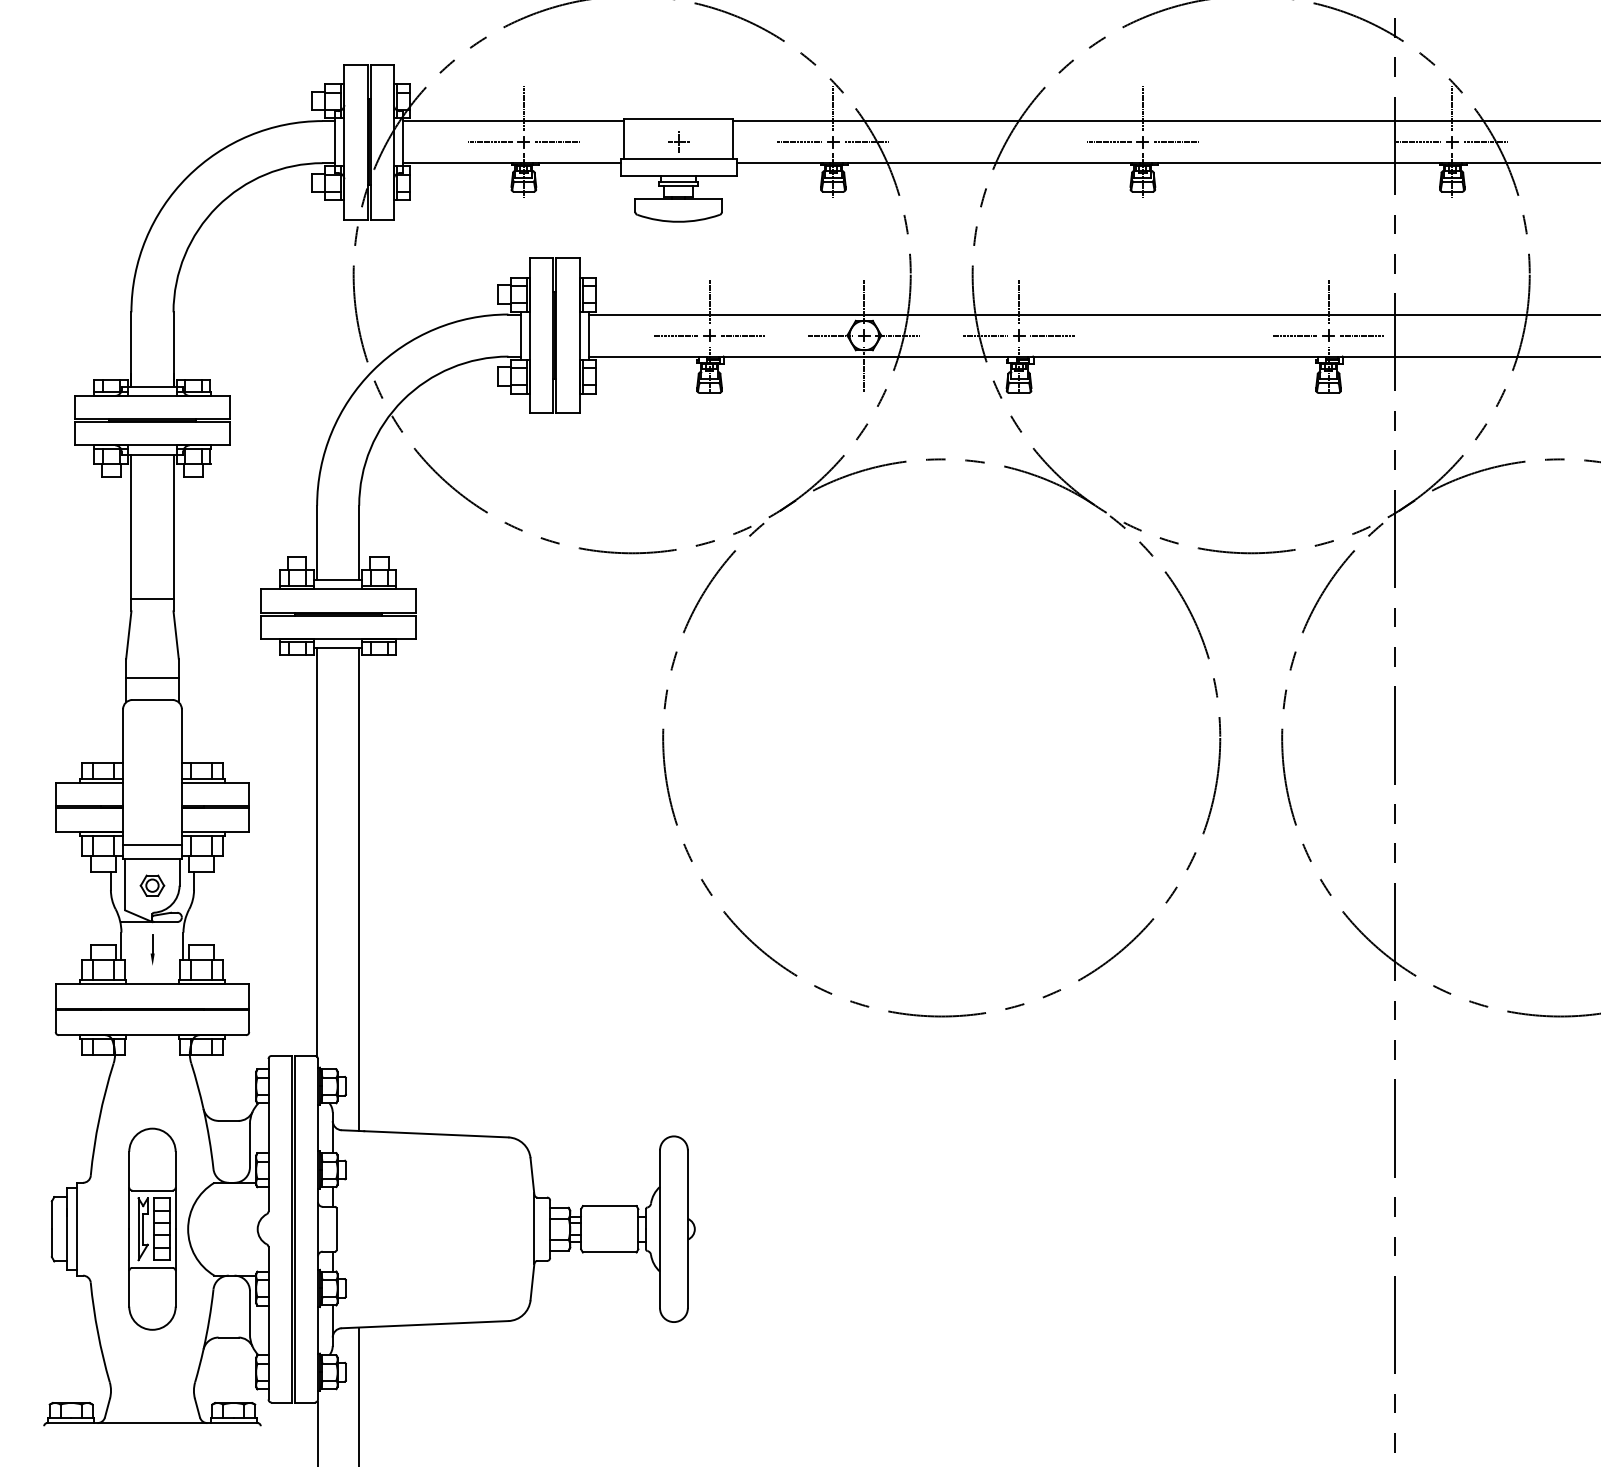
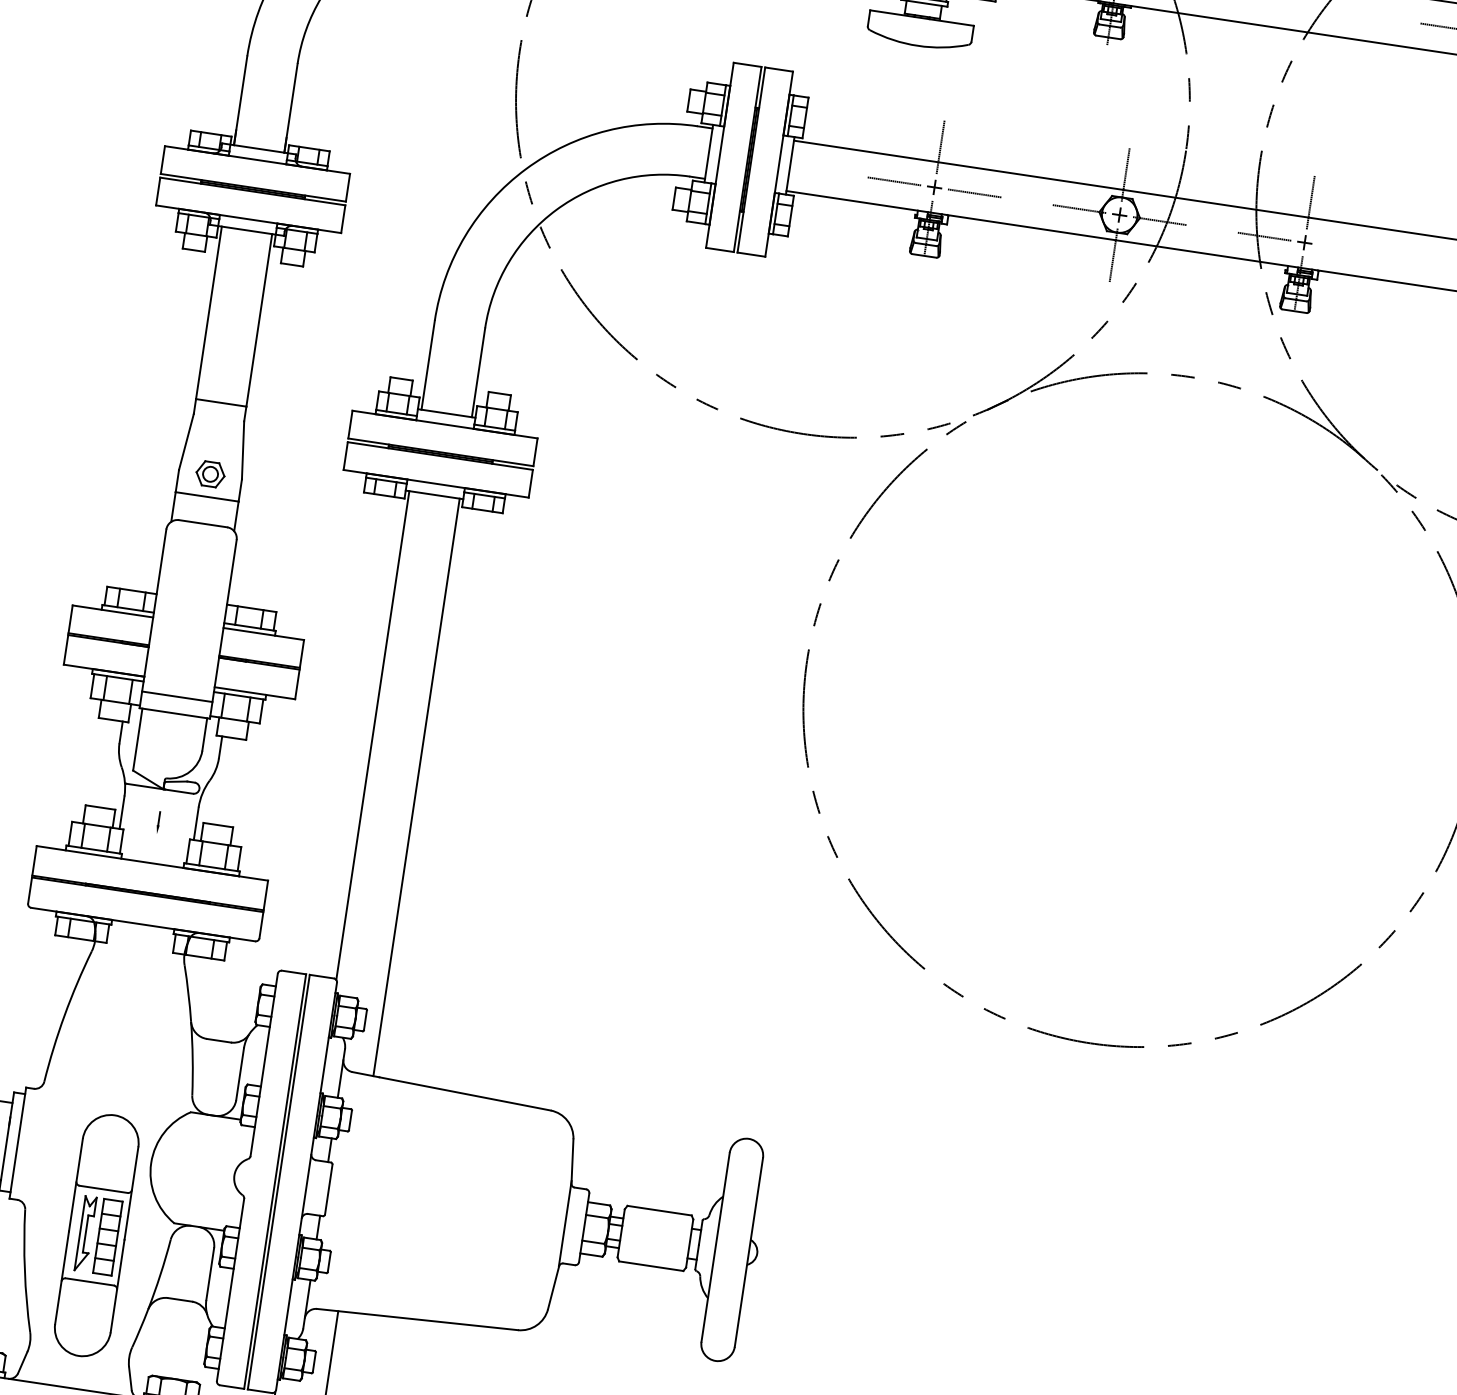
line: (1052, 335) -> (1344, 248), removed
part: (152, 885) -> (210, 474), moved
part: (152, 949) -> (158, 822), size x0.6
part: (152, 1228) -> (96, 1234), moved

